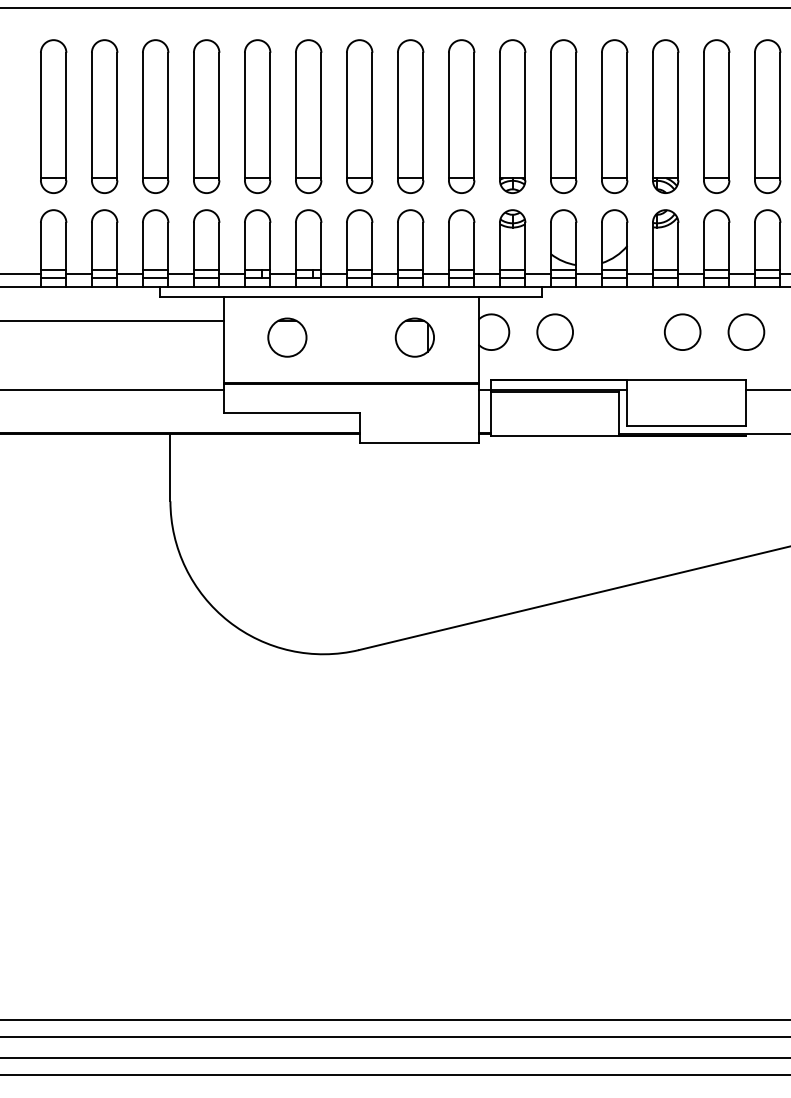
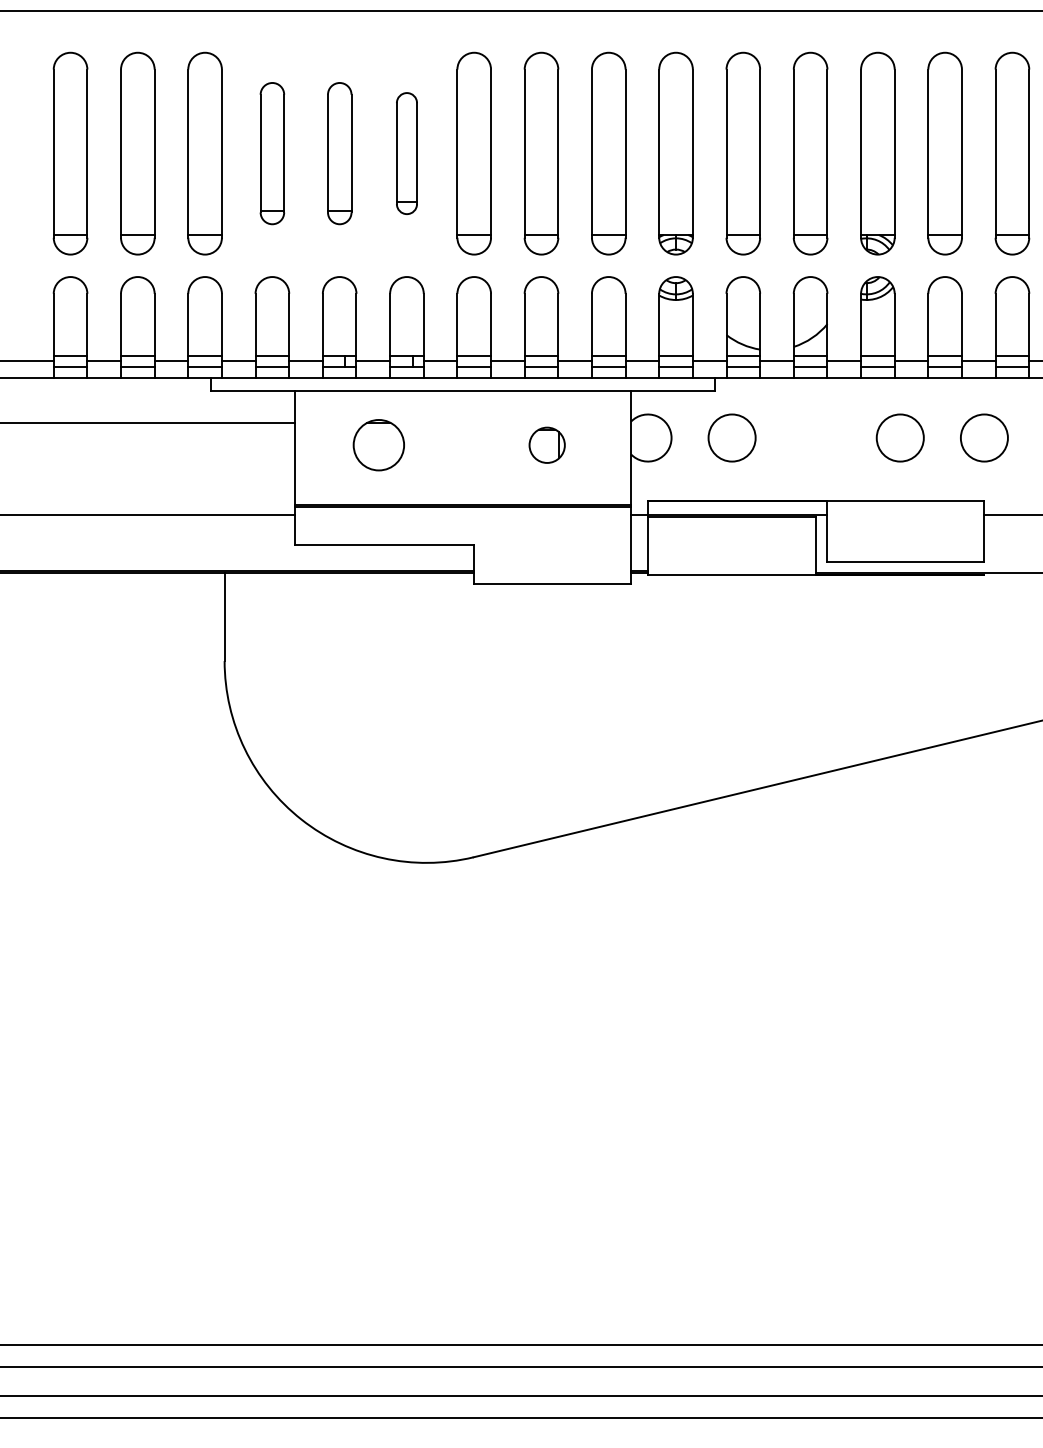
part: (206, 116) -> (272, 153), size x0.7
part: (257, 116) -> (339, 153), size x0.7
part: (308, 116) -> (406, 153), size x0.6
part: (415, 337) -> (547, 445), size x0.7

